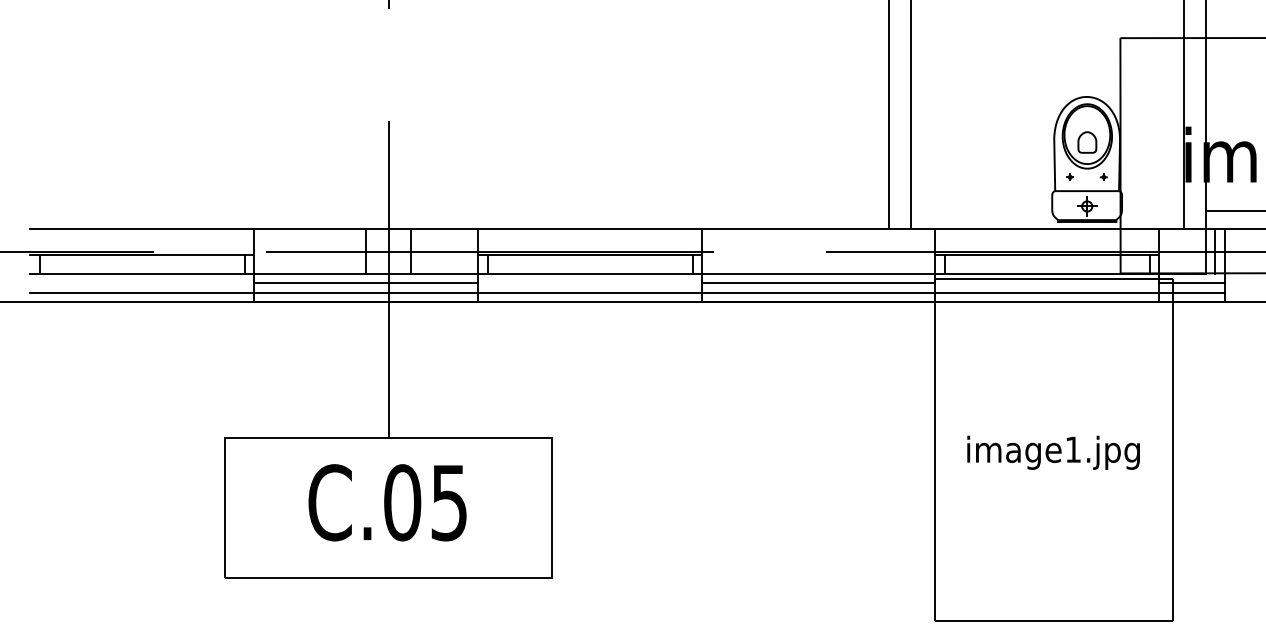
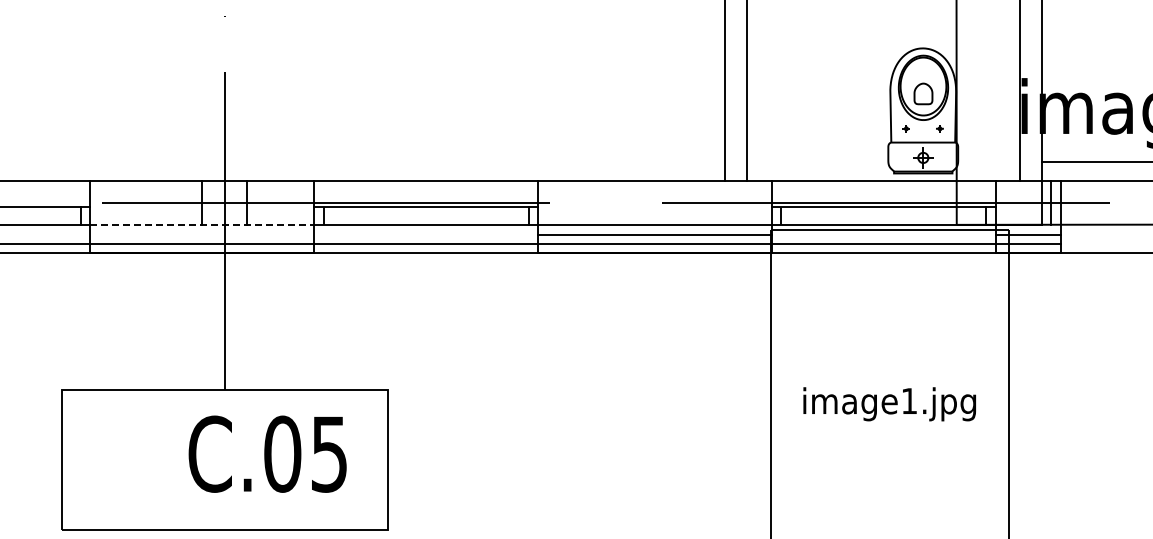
line: (366, 274) -> (202, 225), solid -> dashed
line: (366, 283) -> (202, 234), removed
text: (387, 502) -> (267, 453), moved

